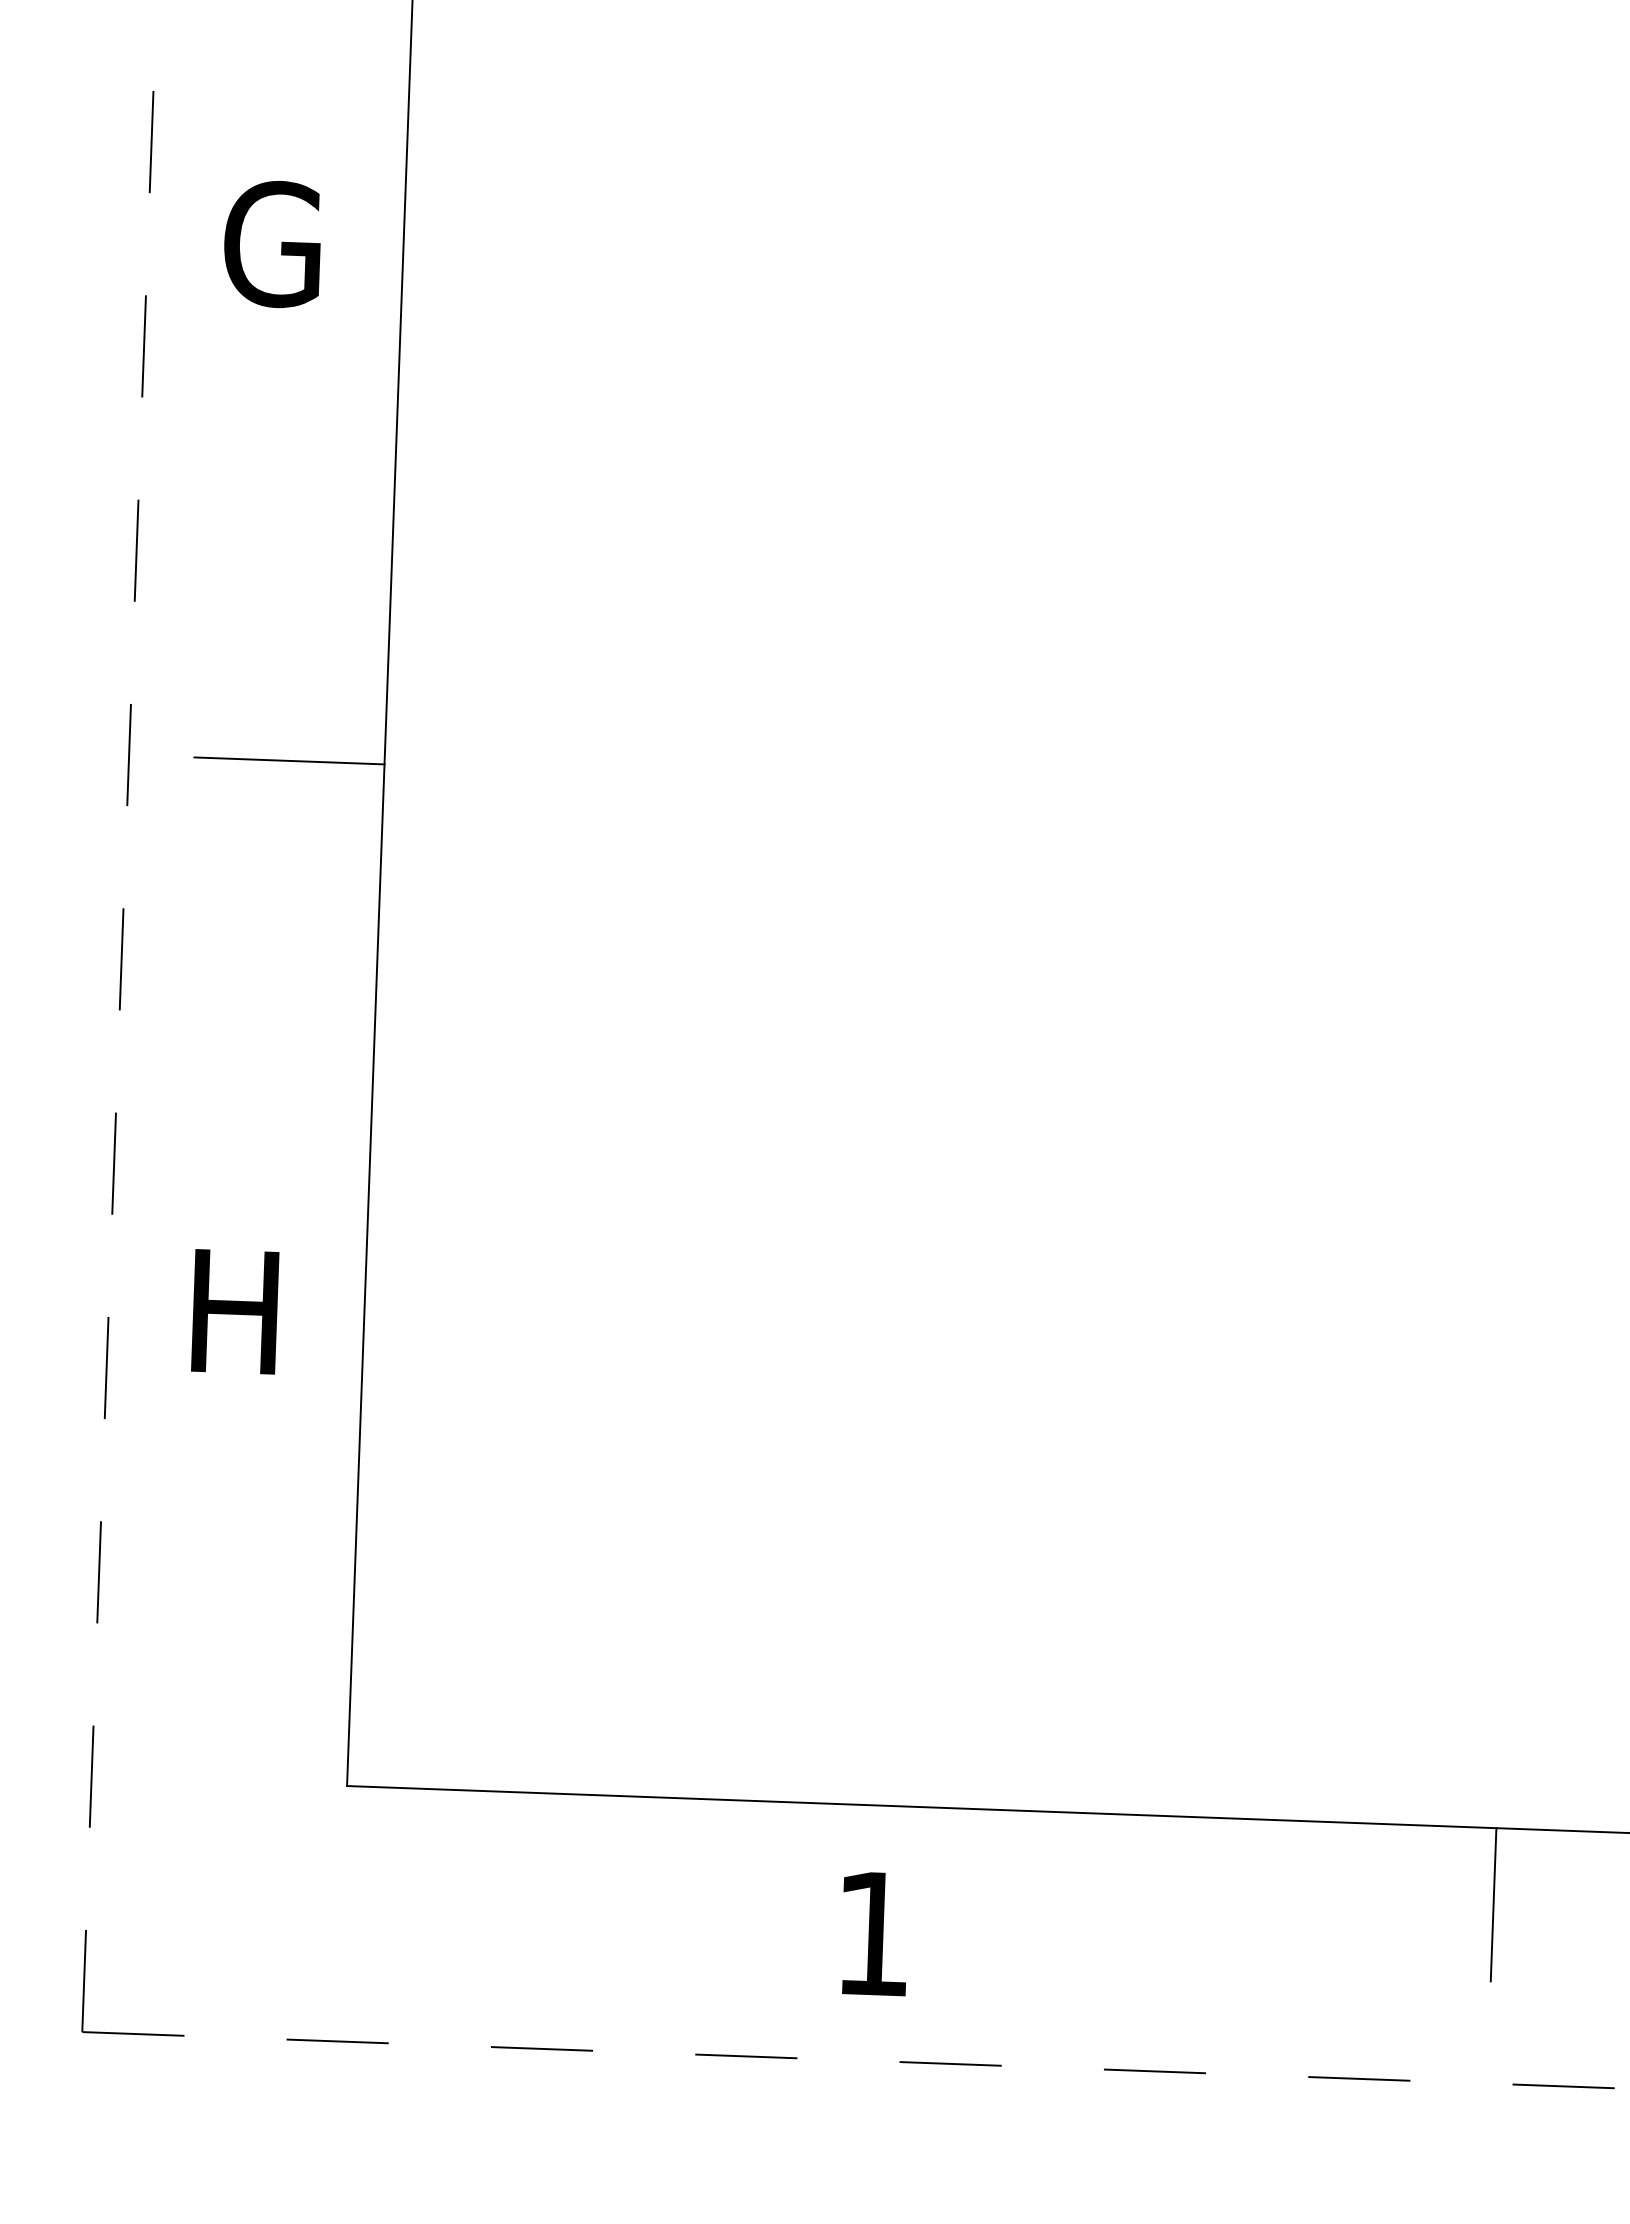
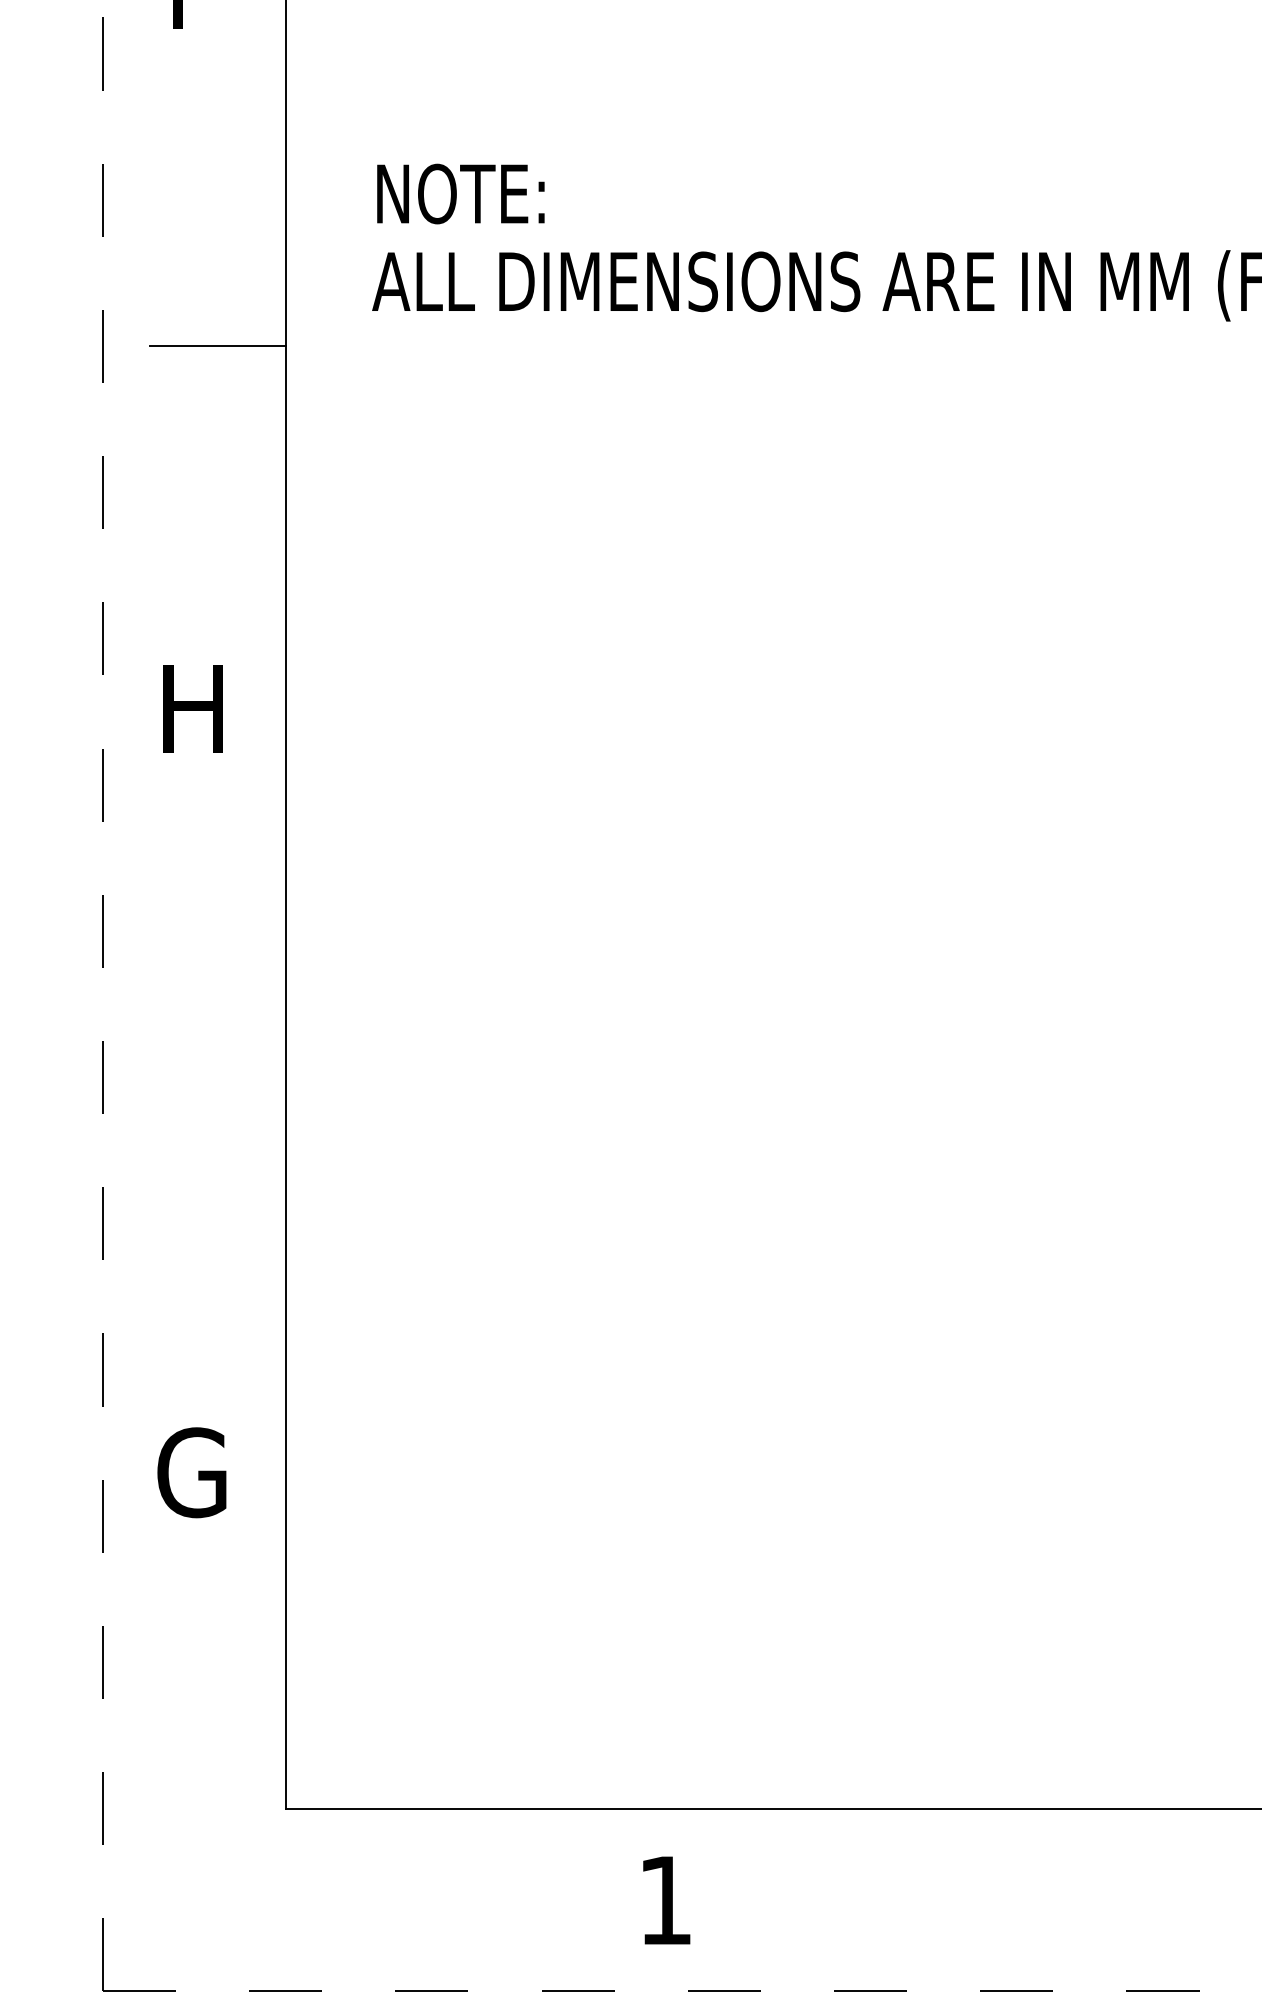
text: (271, 243) -> (191, 708), G -> H
line: (289, 760) -> (217, 1077), removed
text: (232, 1311) -> (191, 1472), H -> G
line: (1494, 1904) -> (1108, 1863), removed

